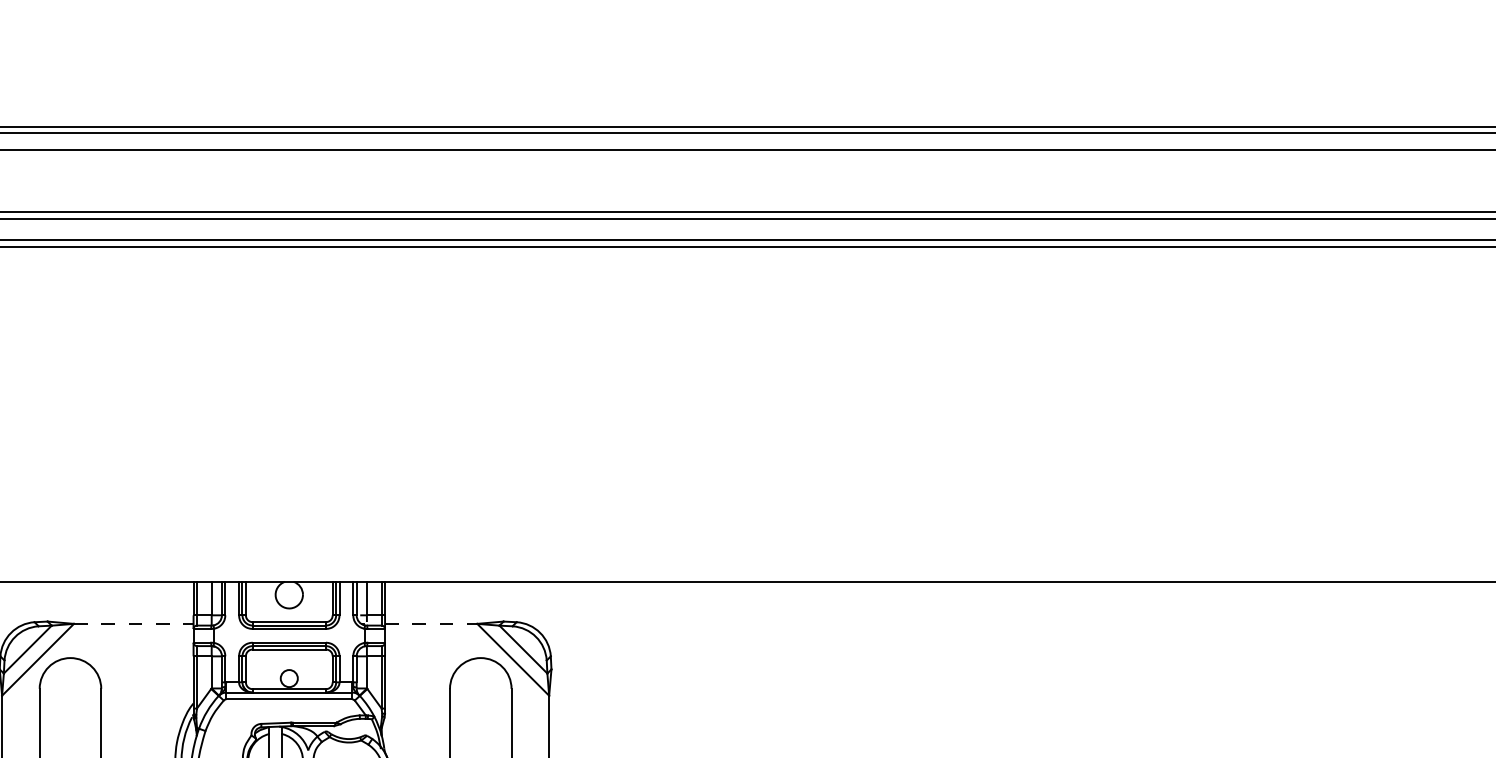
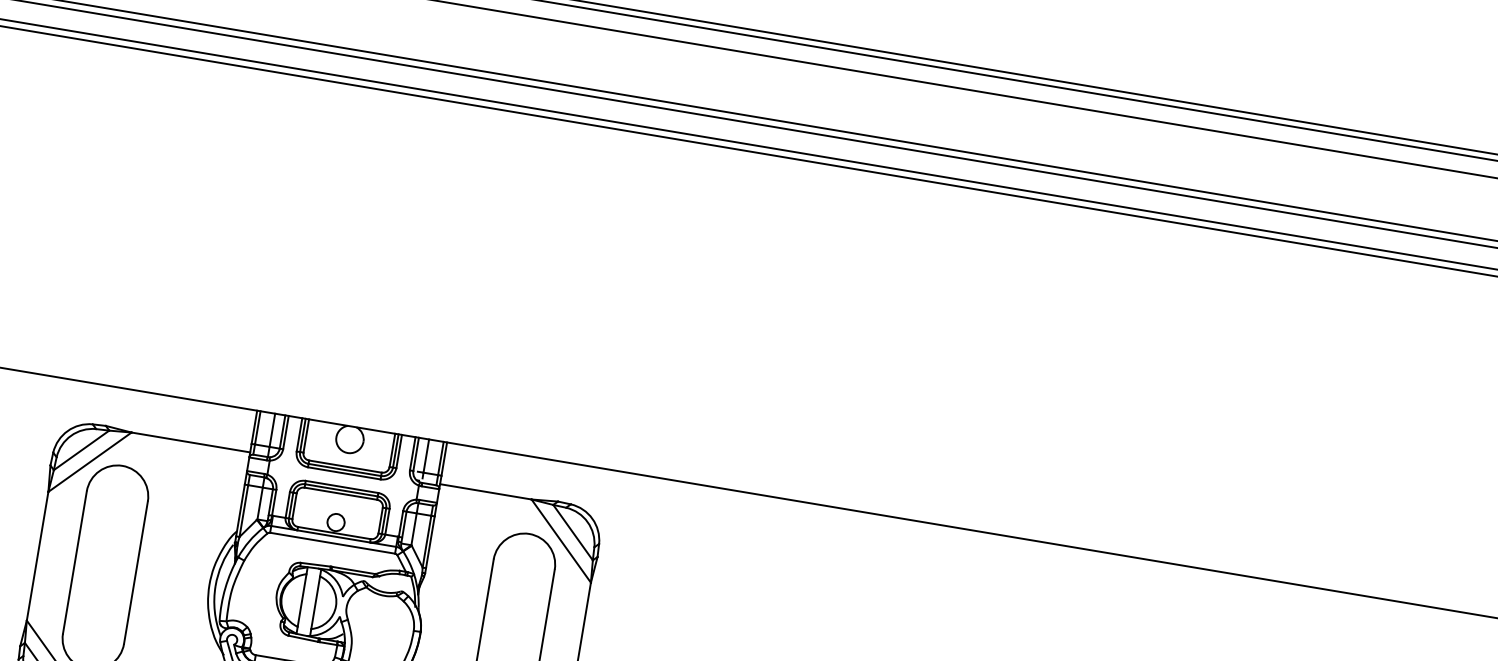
line: (133, 623) -> (190, 442), dashed -> solid
line: (431, 623) -> (486, 491), dashed -> solid

